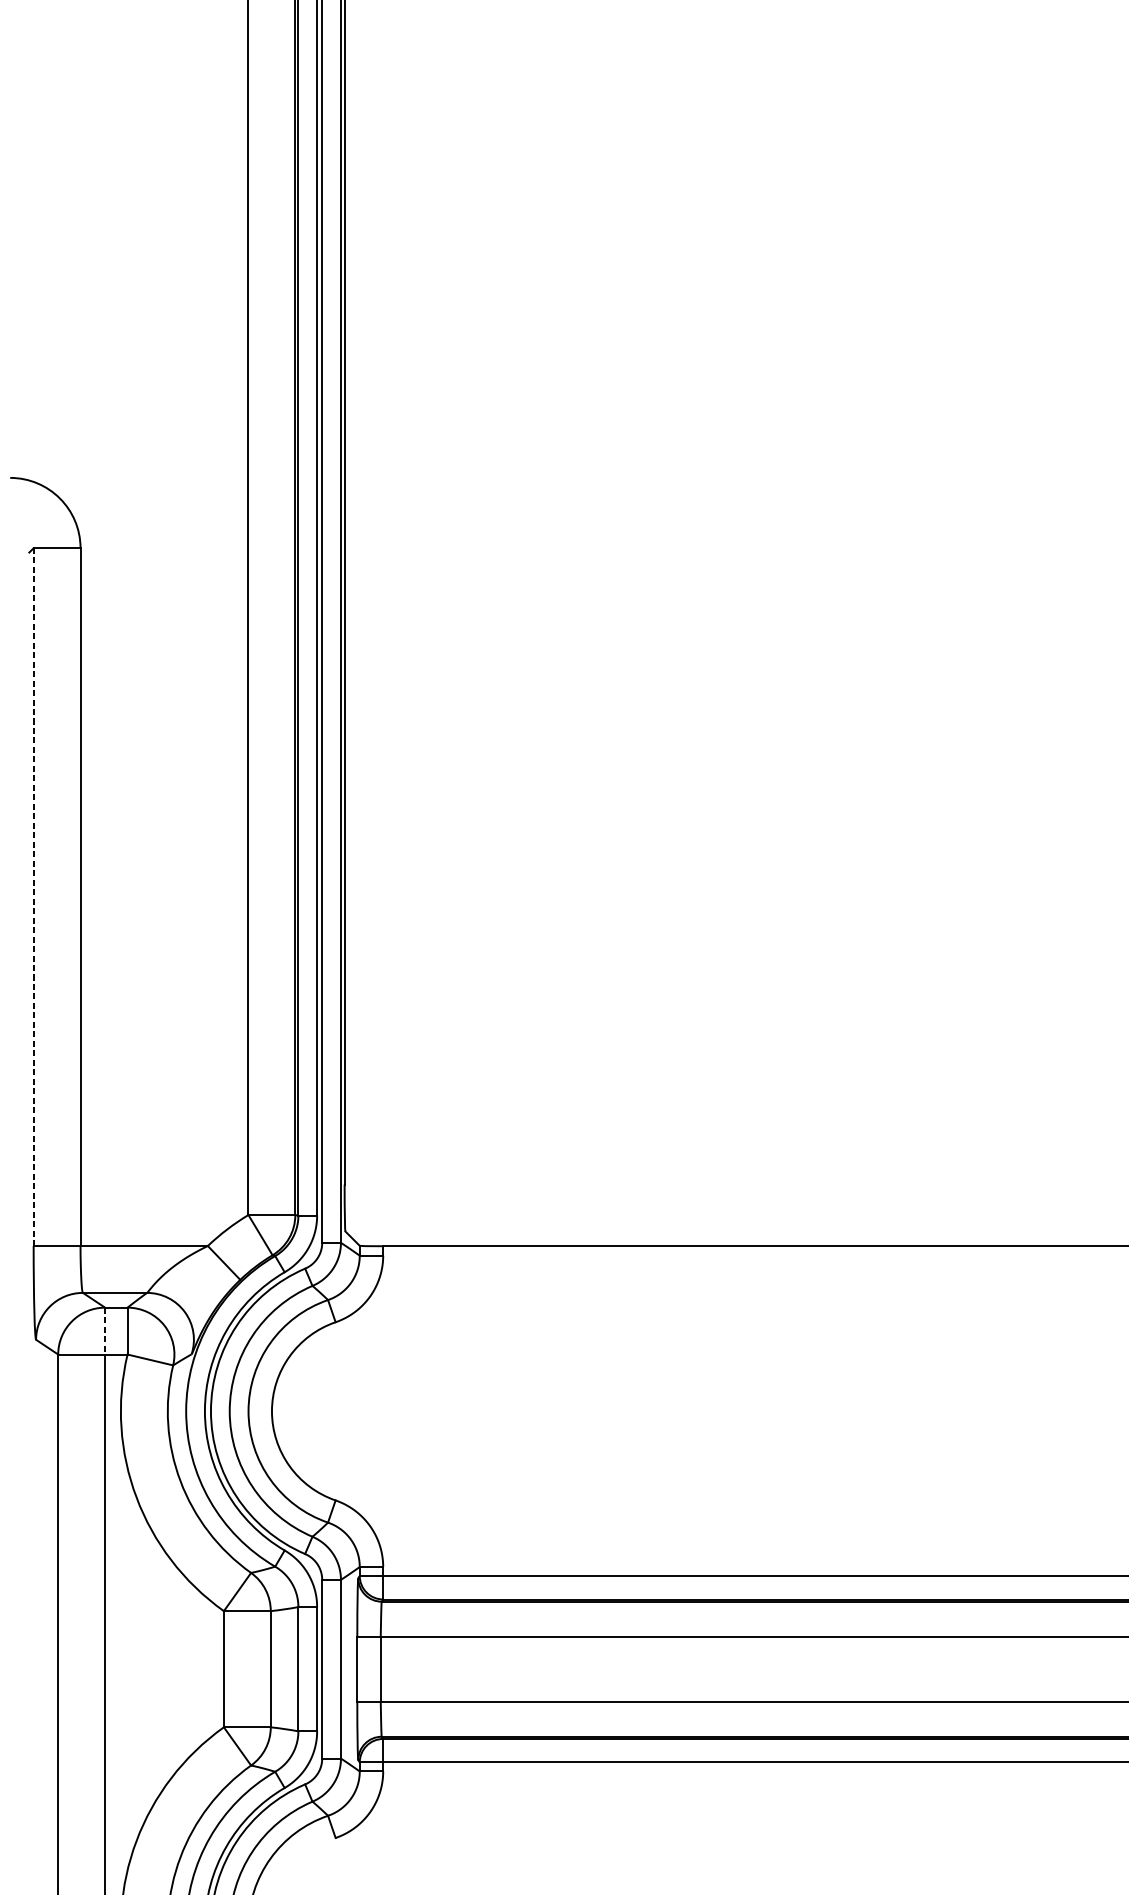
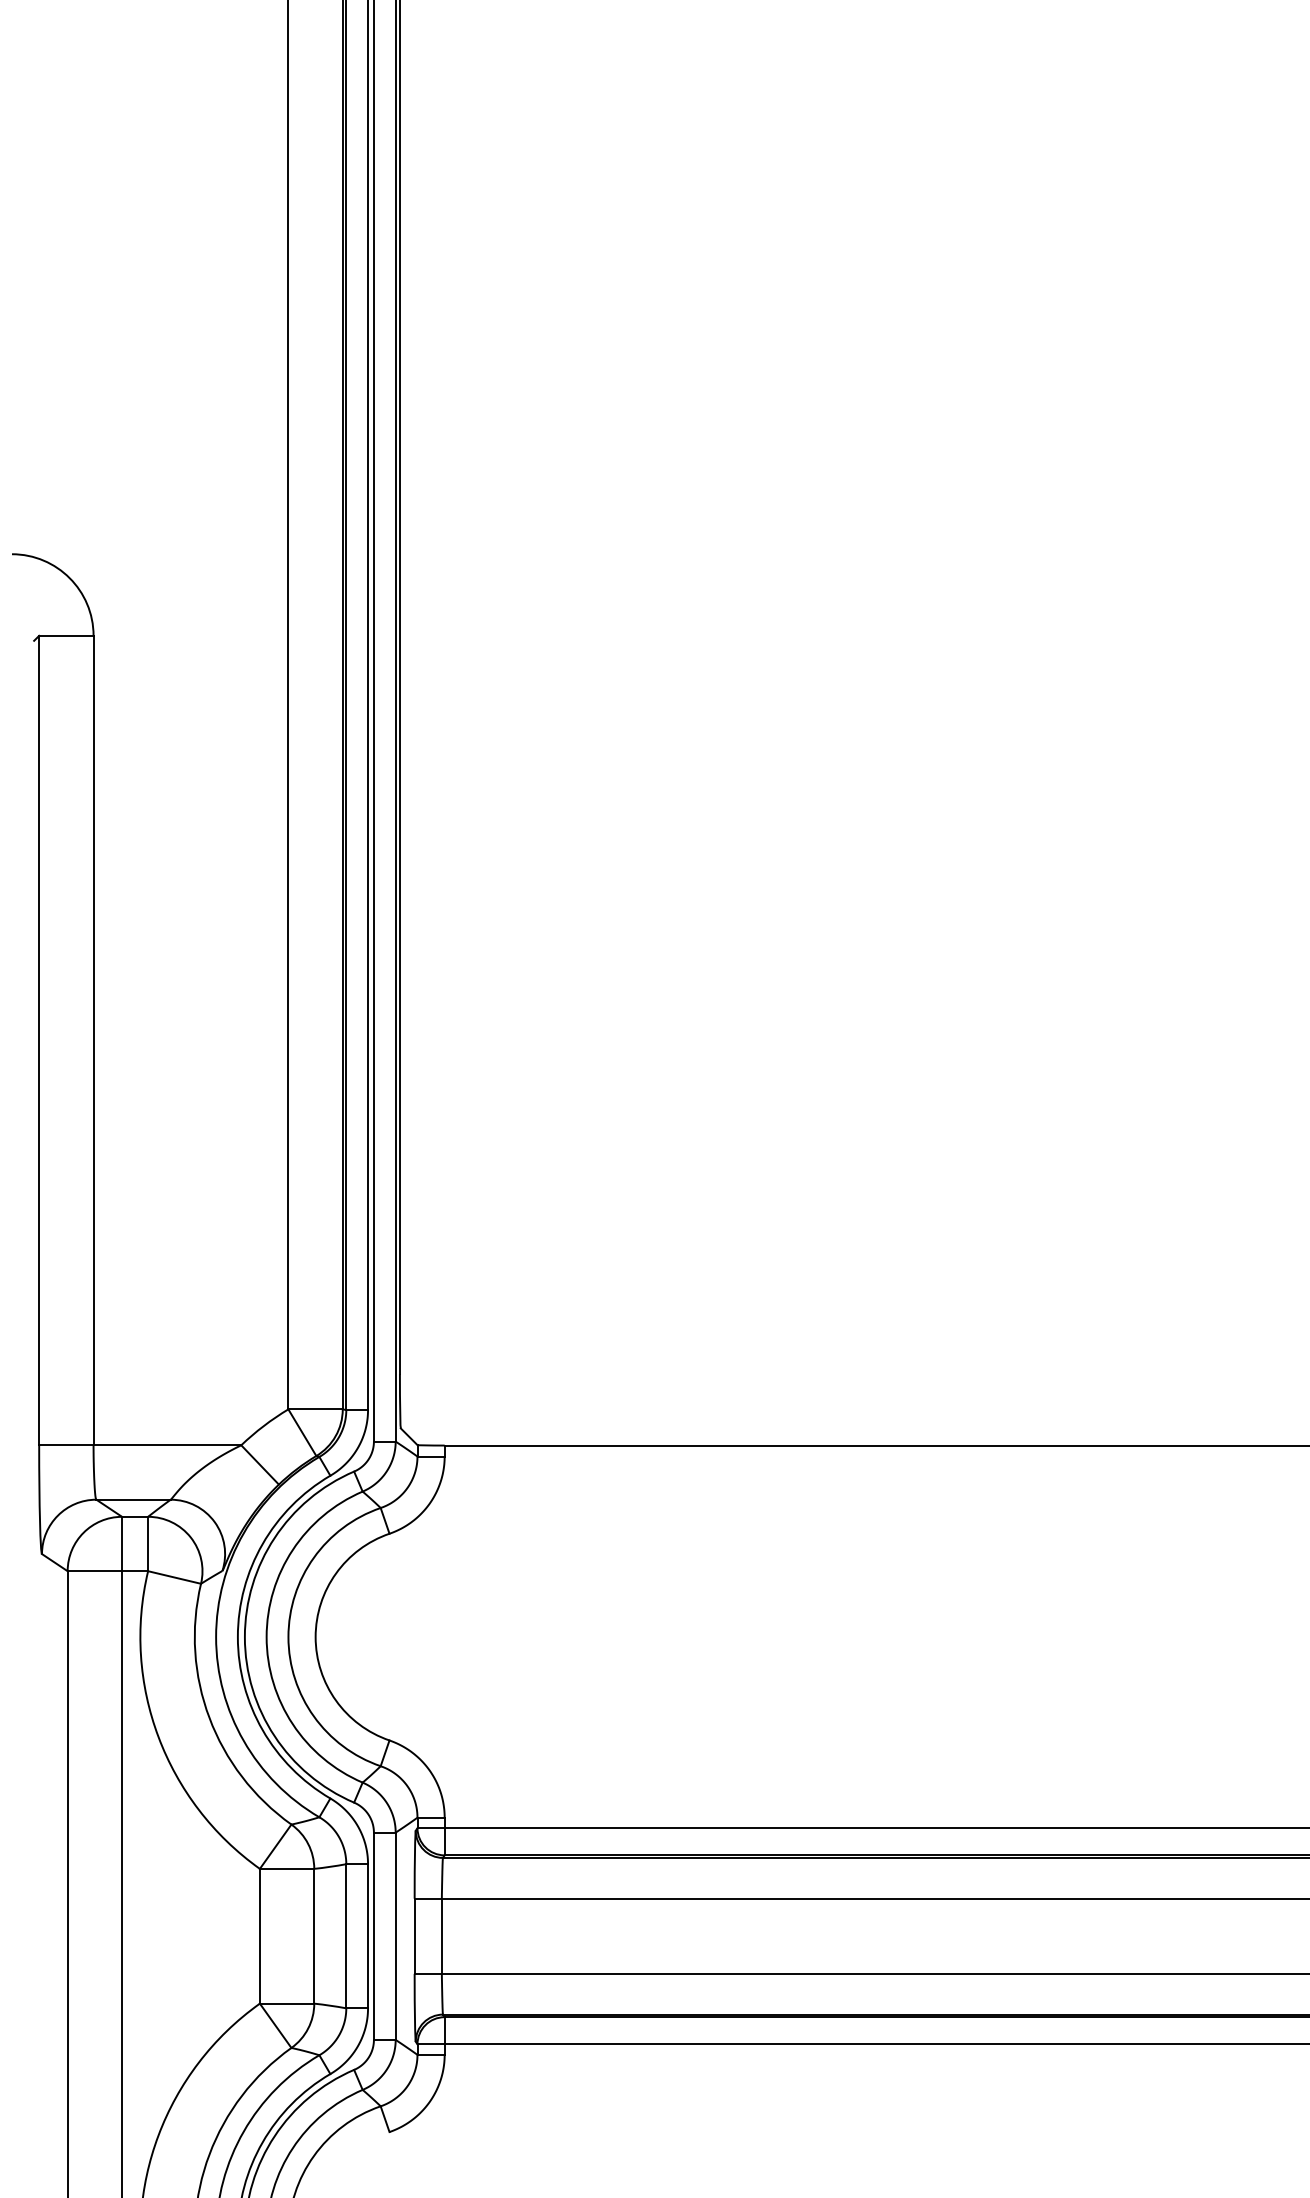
line: (33, 897) -> (39, 1040), dashed -> solid
line: (105, 1331) -> (122, 1544), dashed -> solid

